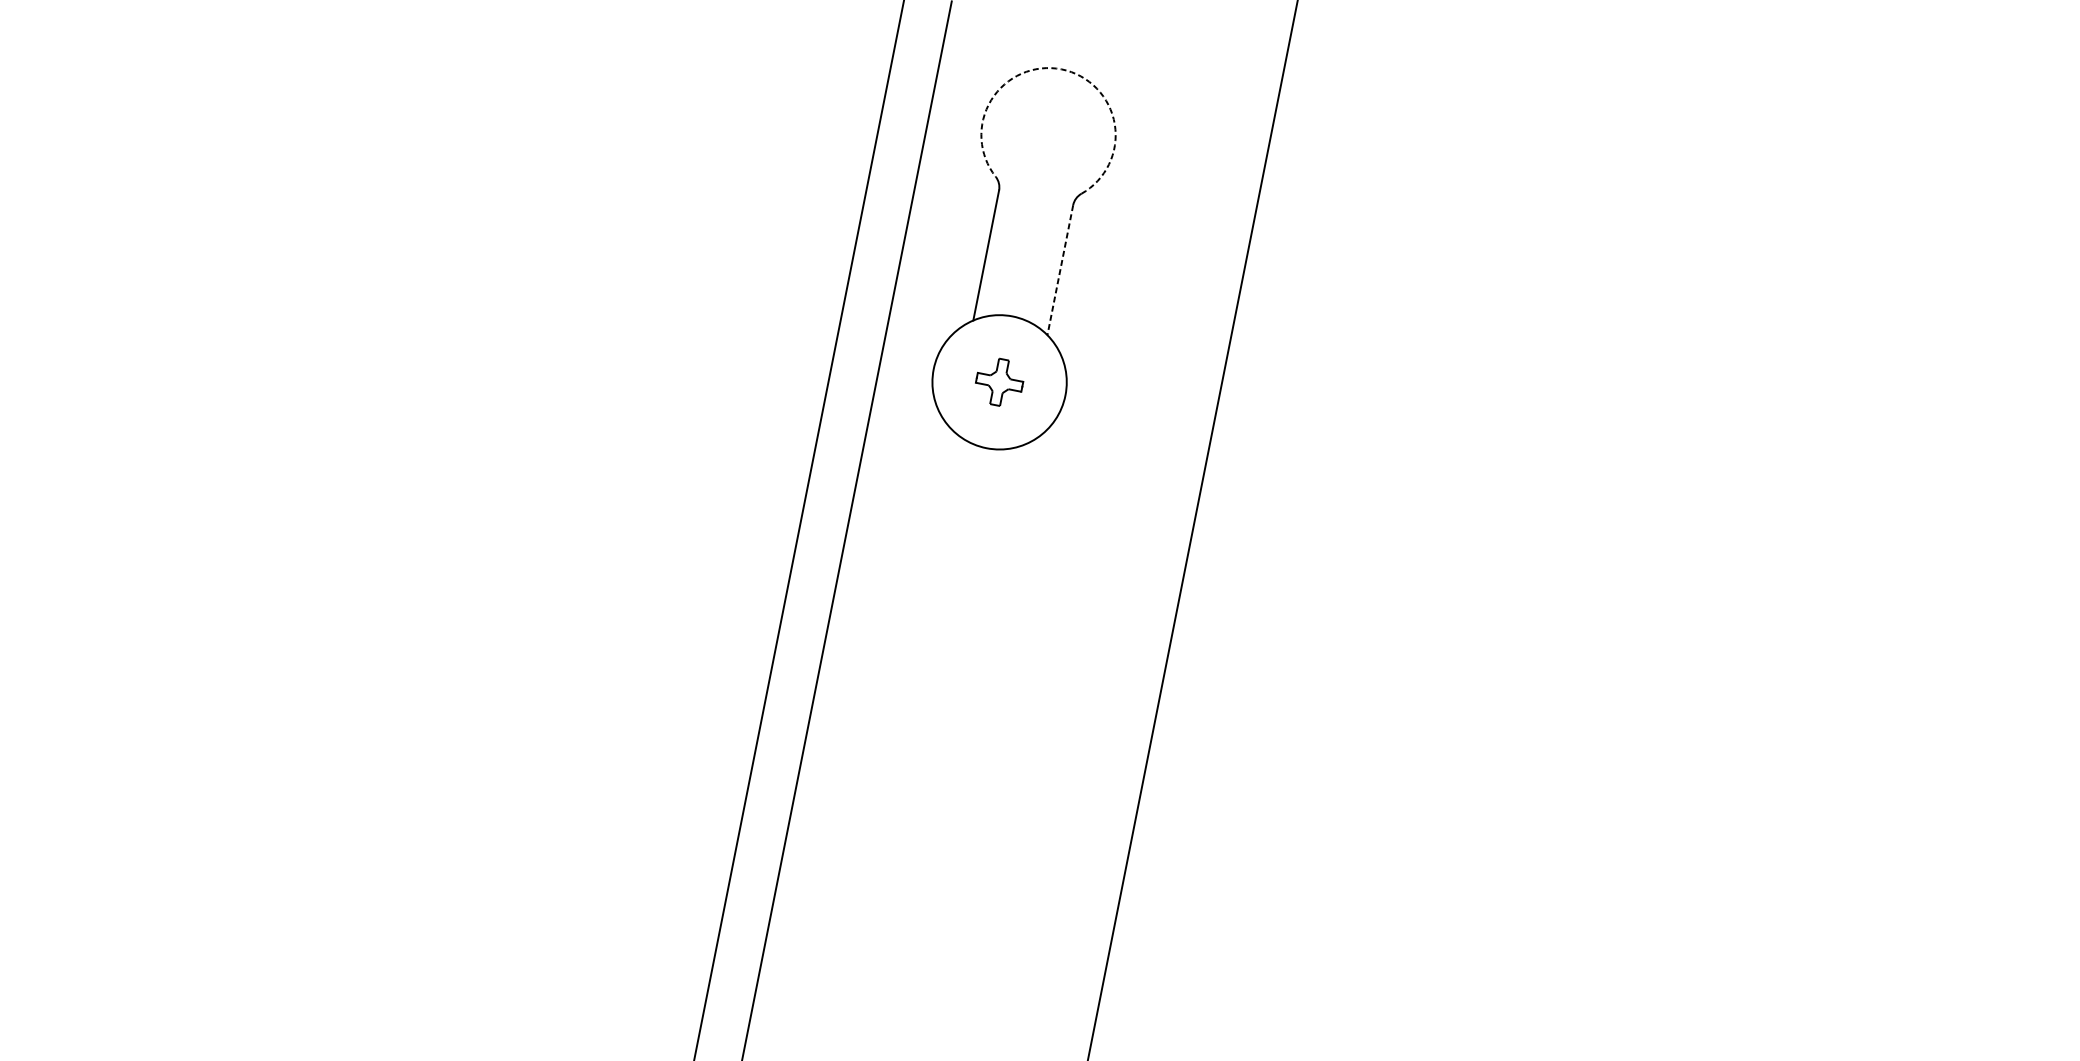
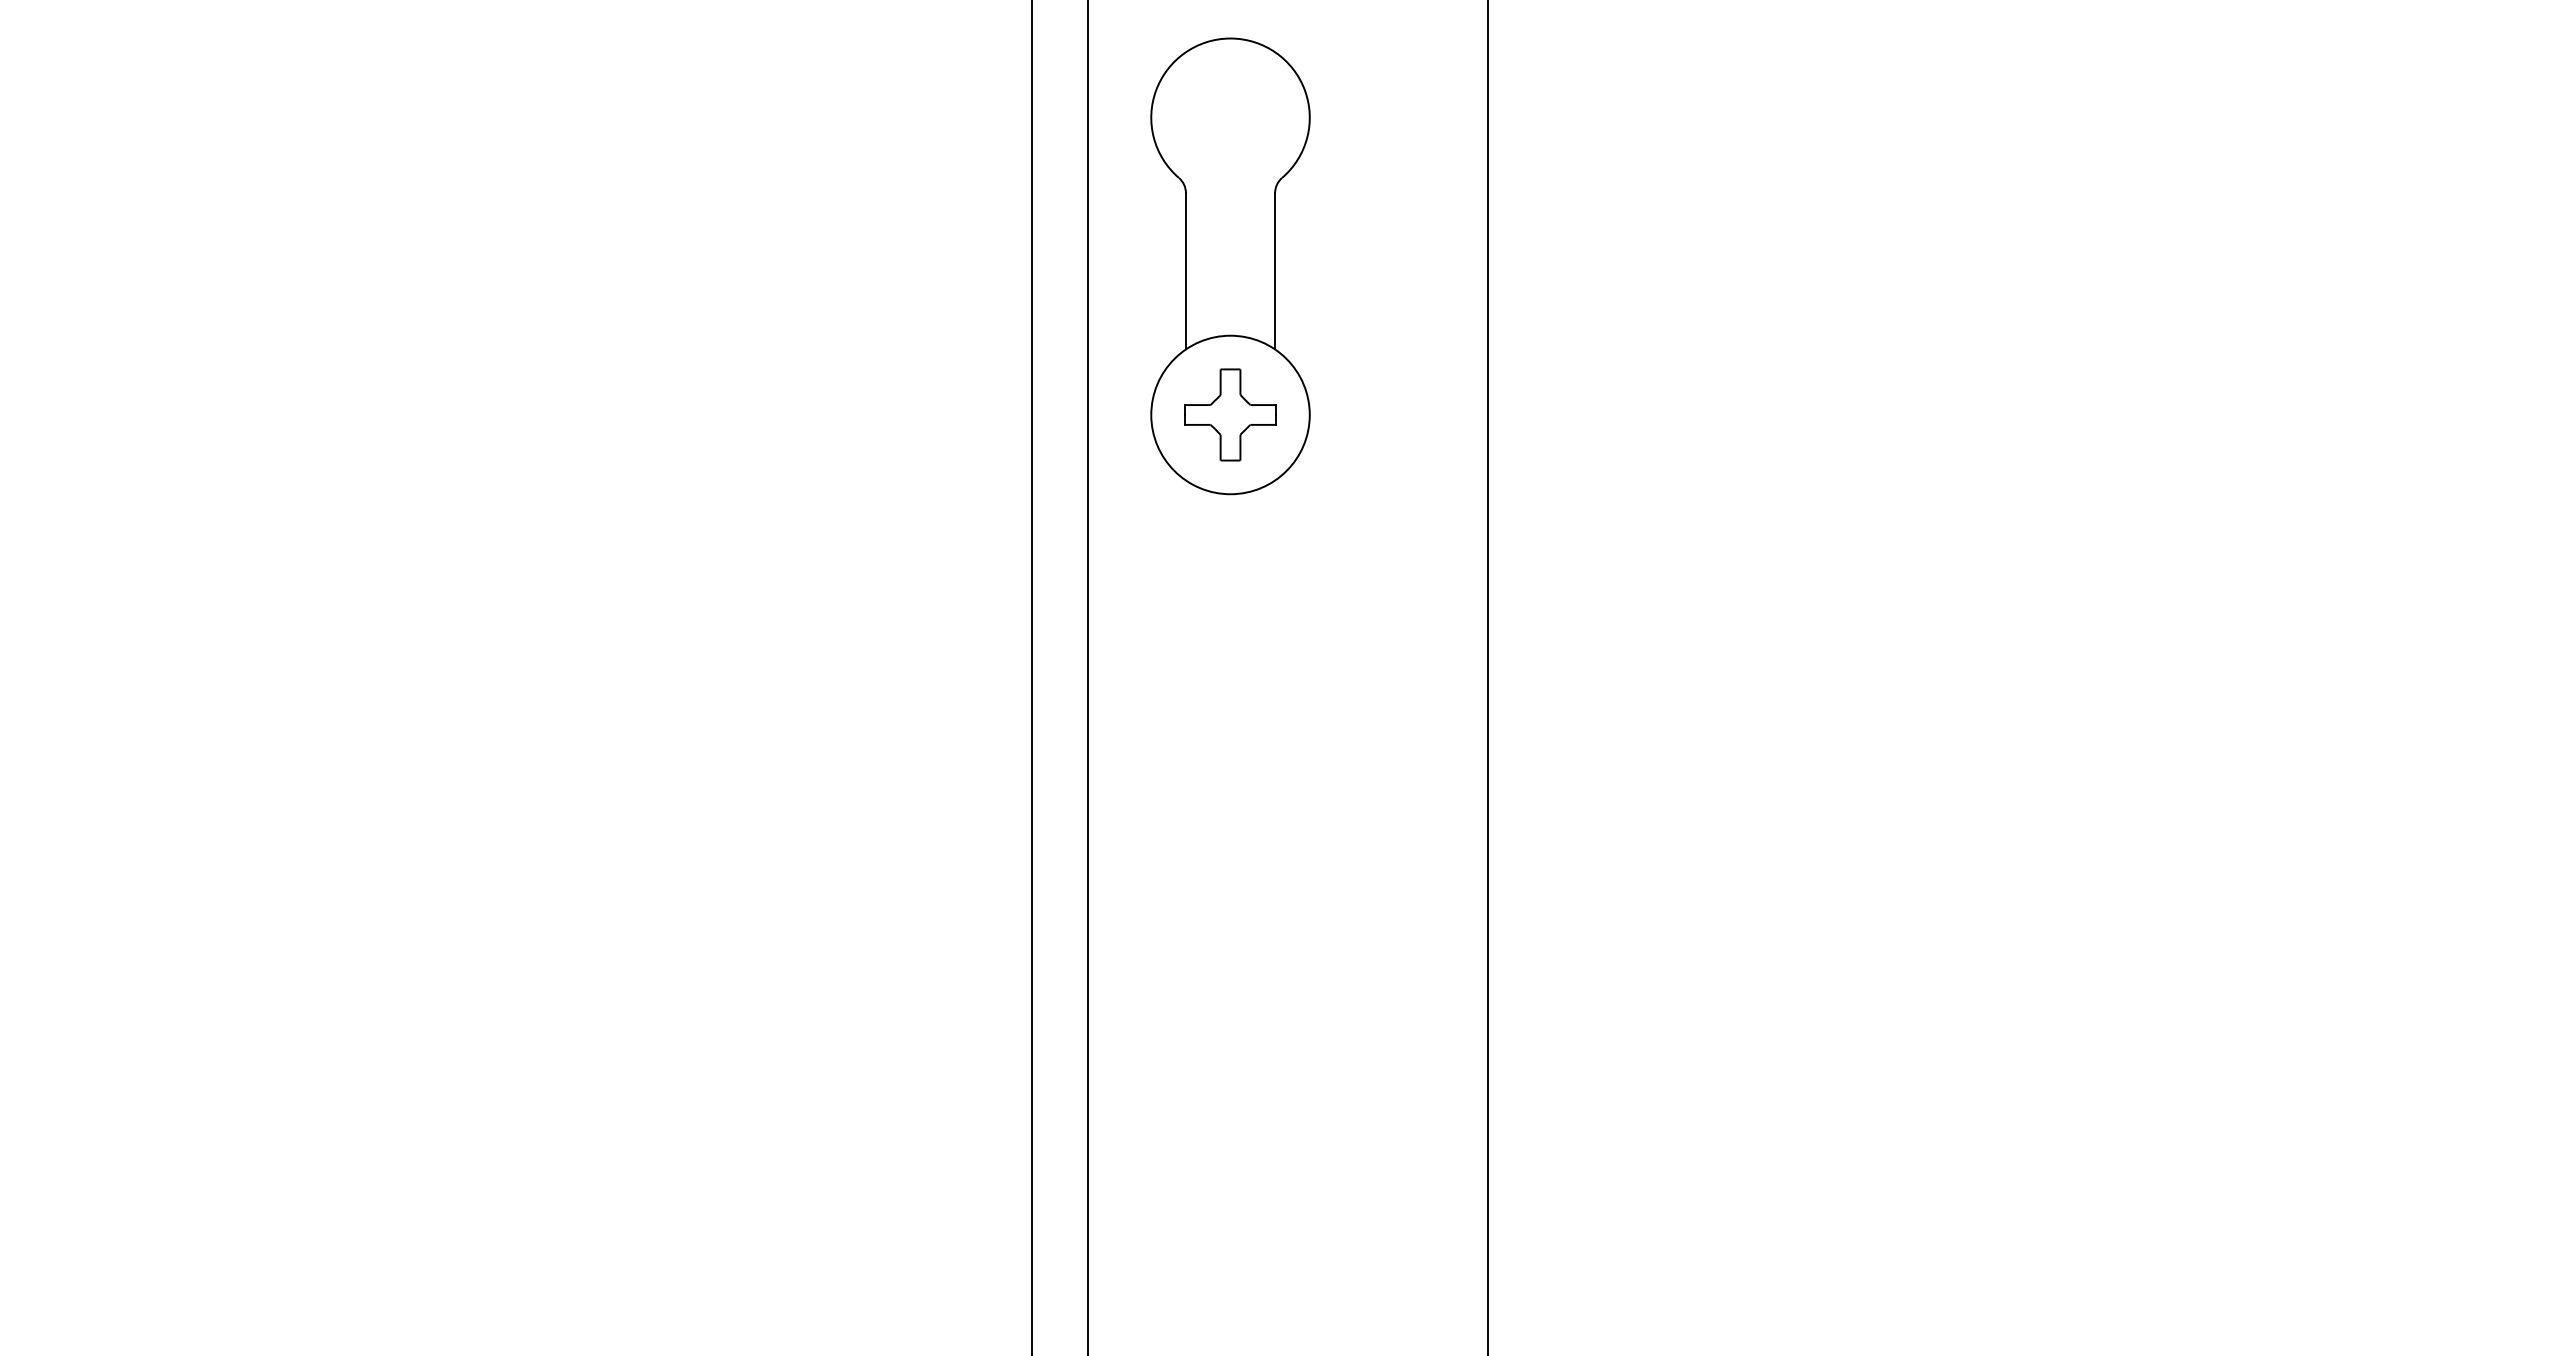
arc: (1061, 69) -> (1230, 38), dashed -> solid
line: (1060, 270) -> (1275, 271), dashed -> solid
part: (999, 381) -> (1230, 414), size x1.67

